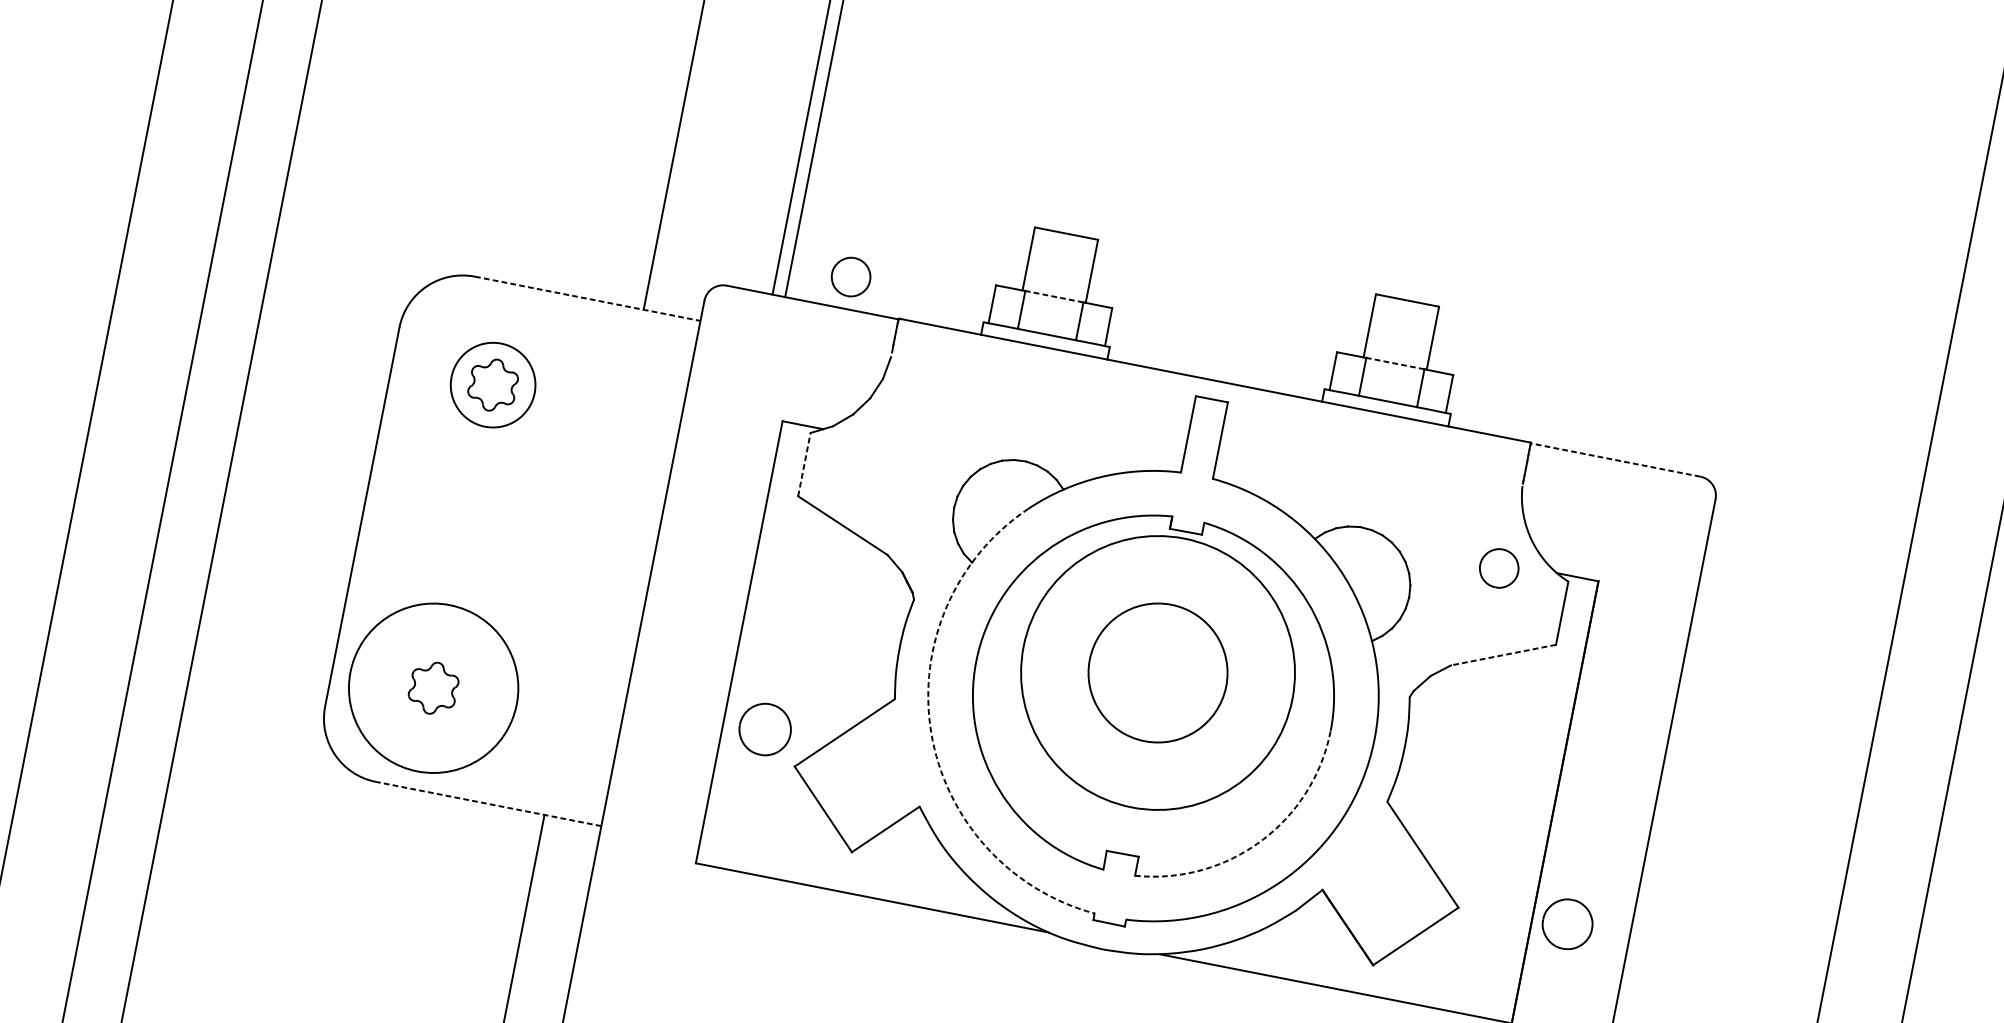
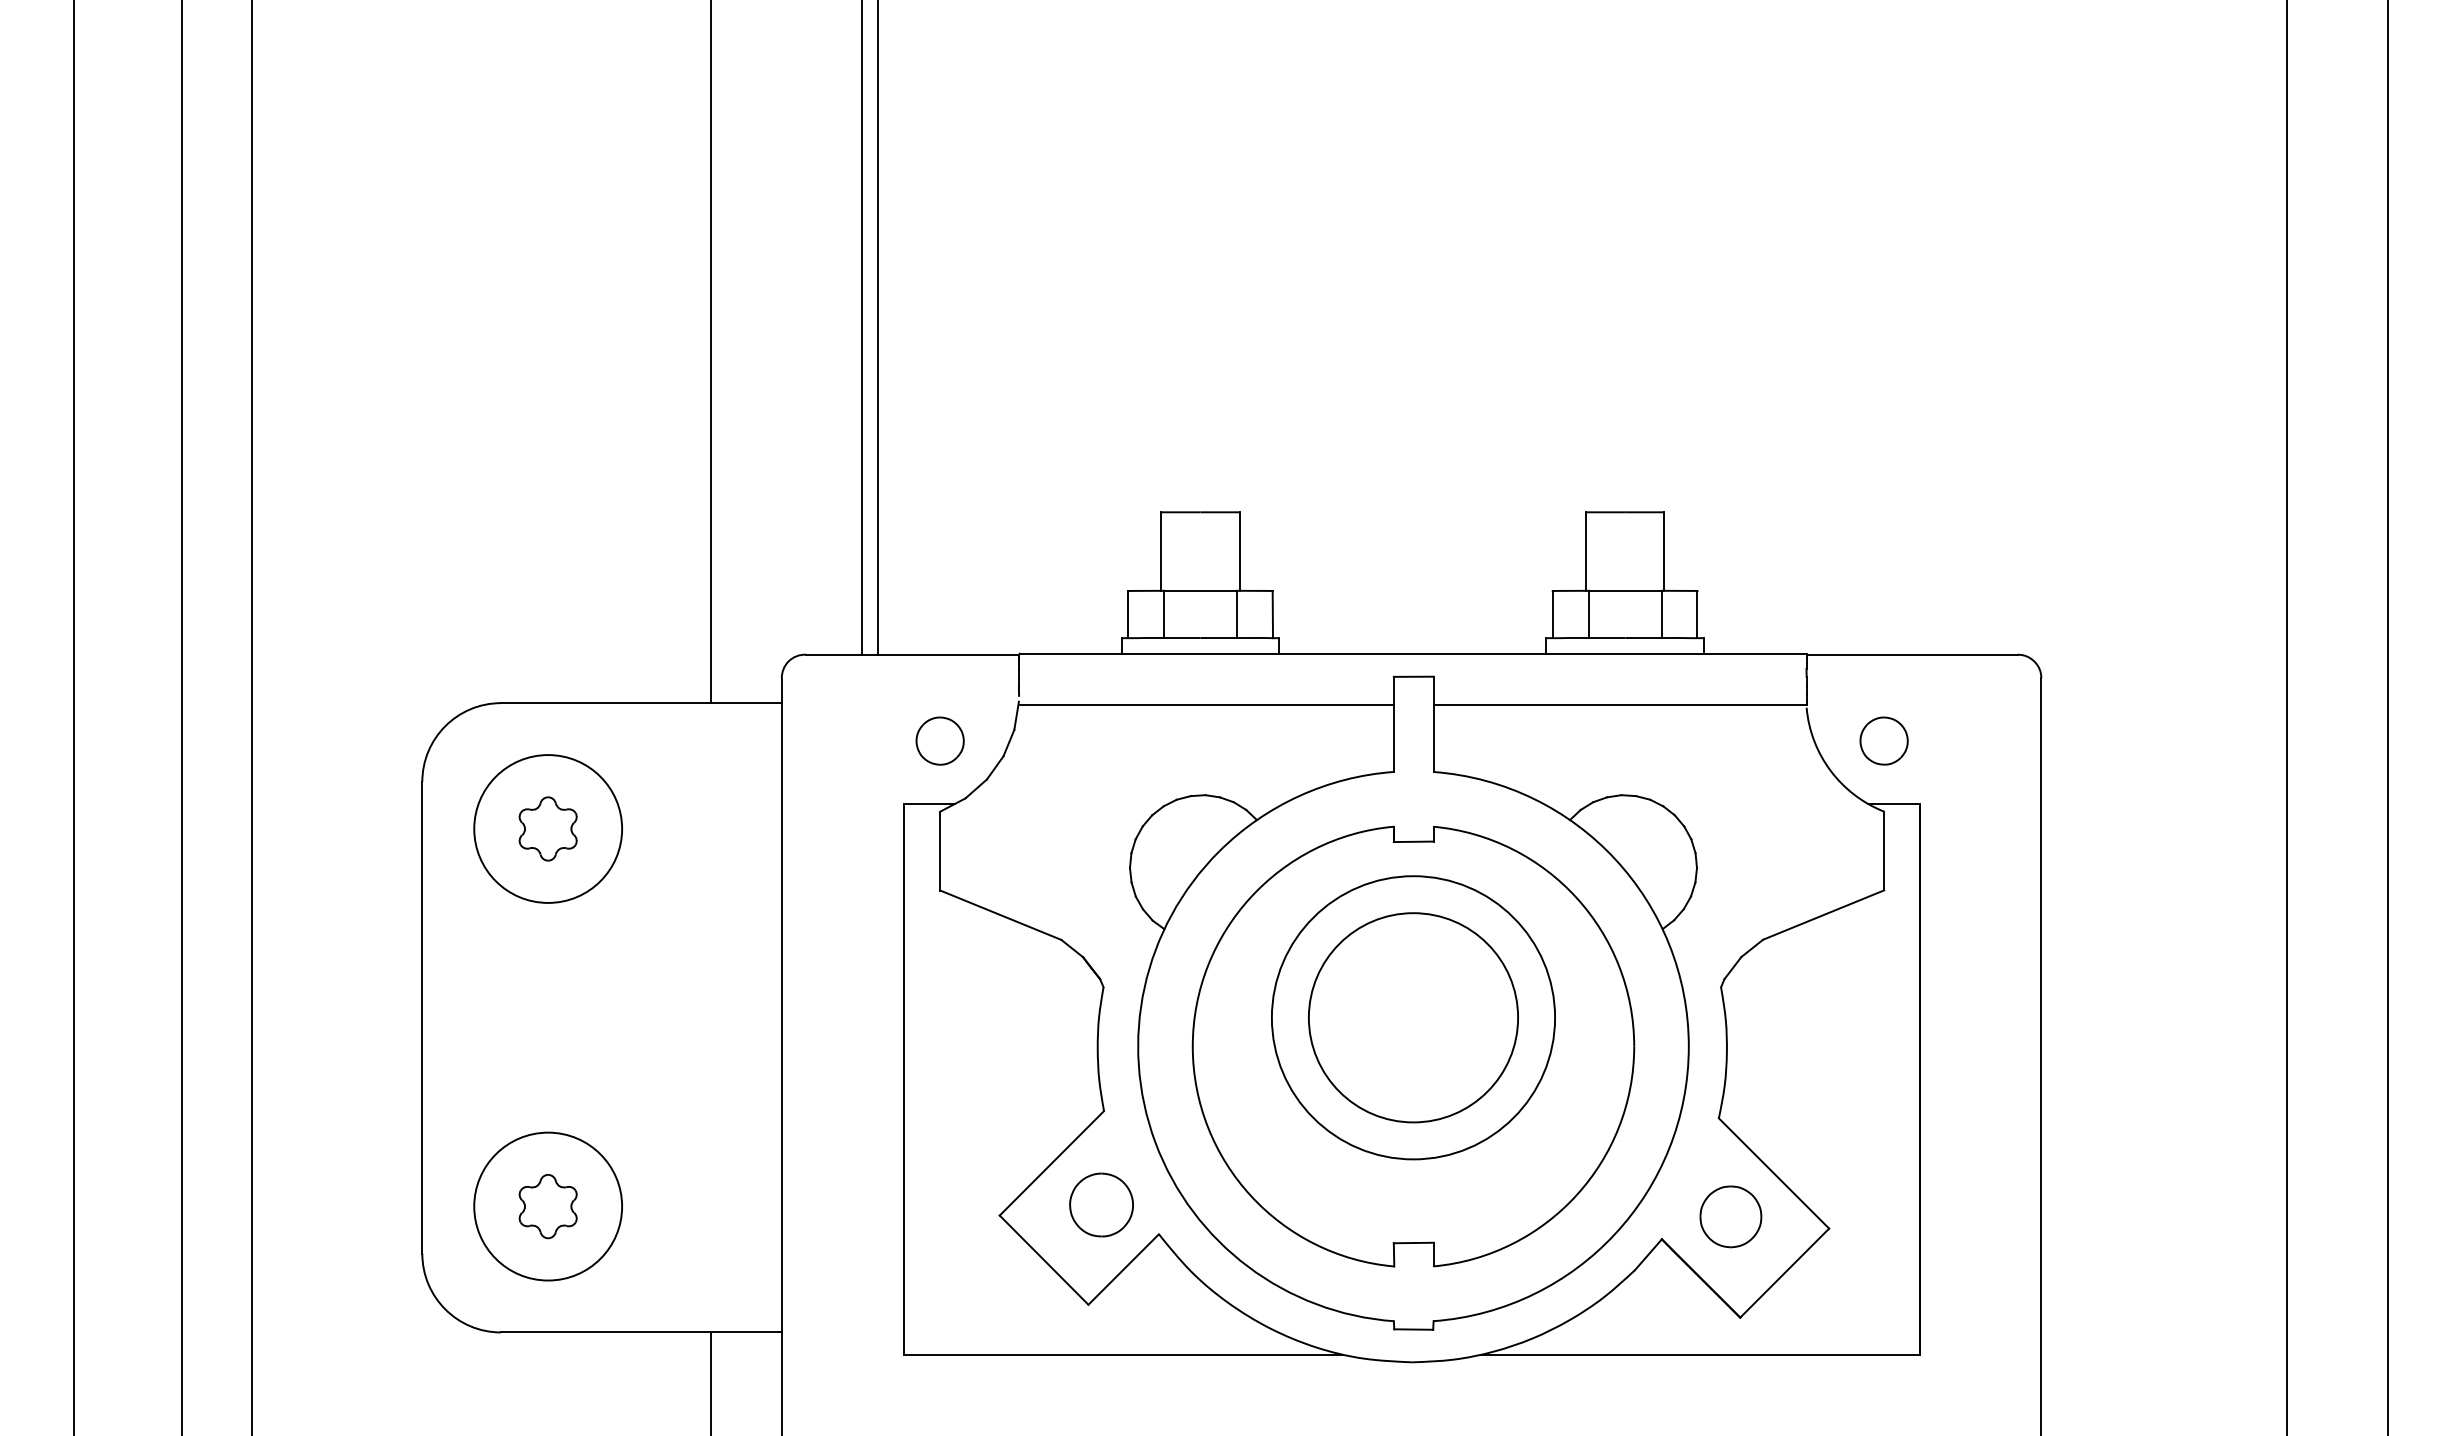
part: (850, 276) -> (939, 740), moved
line: (1054, 296) -> (1200, 590), dashed -> solid
line: (587, 299) -> (641, 703), dashed -> solid
line: (1394, 363) -> (1624, 590), dashed -> solid
circle: (493, 384) -> (548, 828), size x1.43
line: (1041, 388) -> (1206, 704), added
line: (1372, 453) -> (1619, 704), added
line: (1615, 459) -> (1912, 654), dashed -> solid
line: (804, 464) -> (940, 850), dashed -> solid
part: (1498, 567) -> (1883, 740), moved
line: (1503, 655) -> (1823, 915), dashed -> solid
circle: (1158, 672) -> (1413, 1017), size x0.62
circle: (1158, 672) -> (1413, 1017), size x1.67
circle: (433, 688) -> (548, 1206), size x0.71
part: (765, 729) -> (1101, 1204), moved
arc: (931, 732) -> (1155, 1142), dashed -> solid
line: (487, 803) -> (640, 1332), dashed -> solid
arc: (1260, 841) -> (1576, 1195), dashed -> solid
part: (1567, 923) -> (1730, 1216), moved

